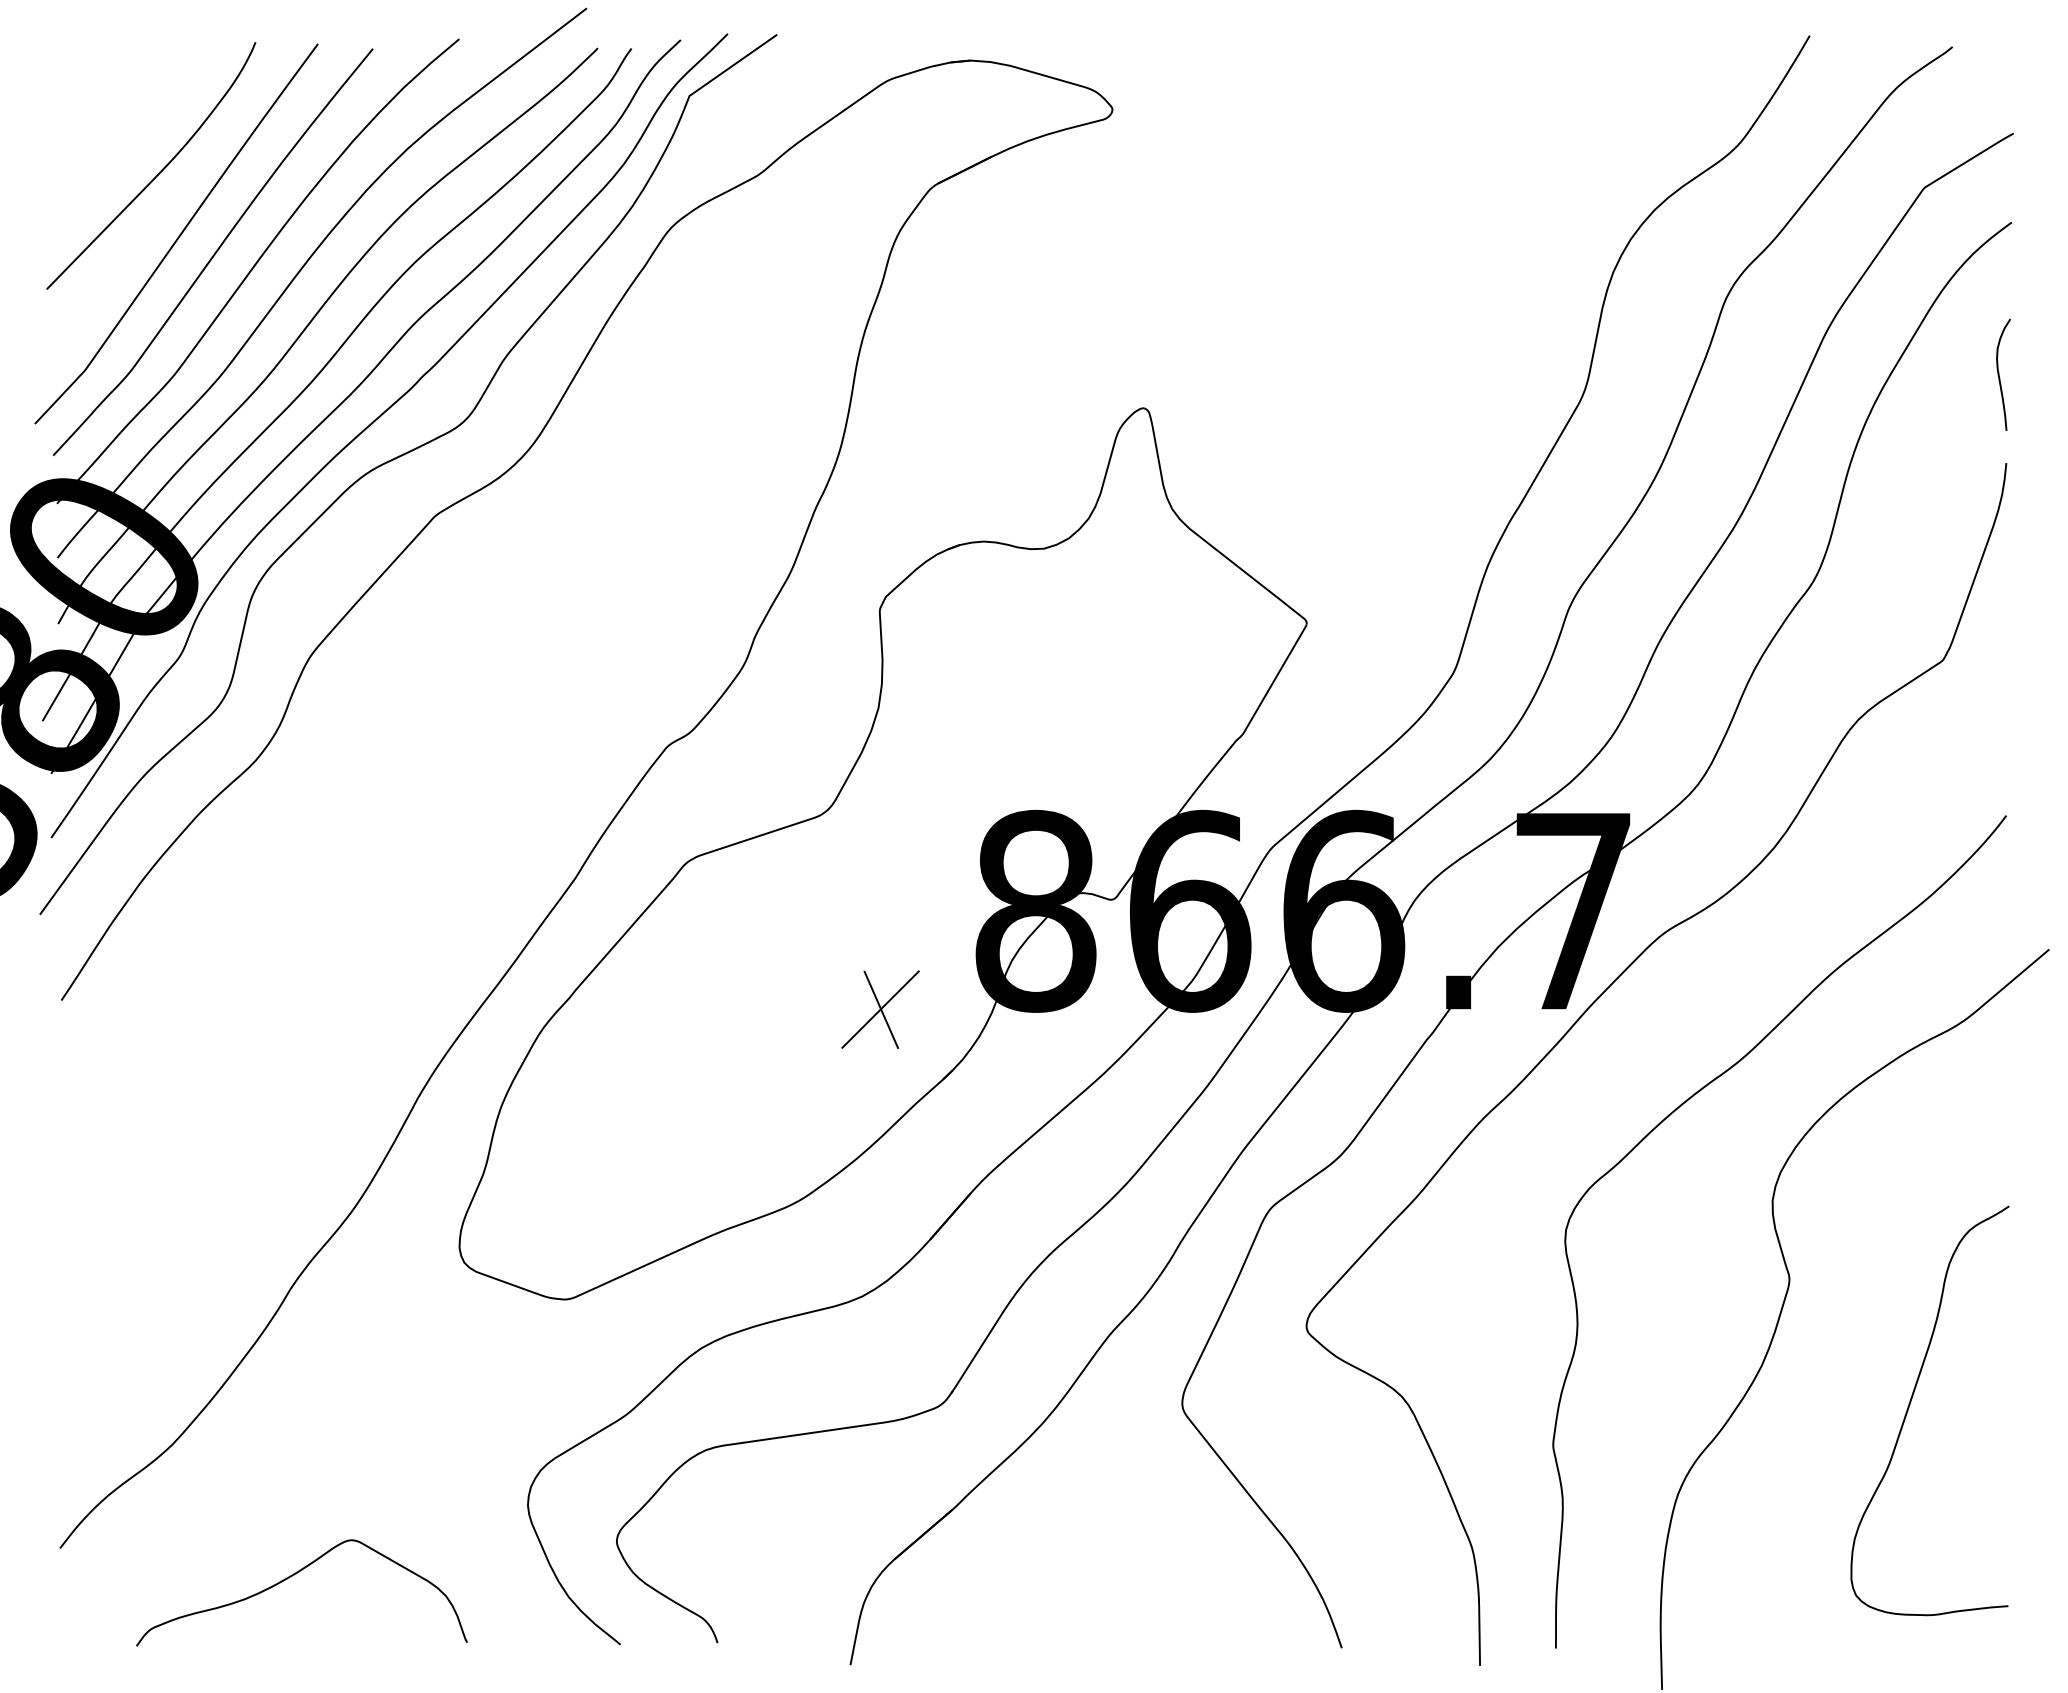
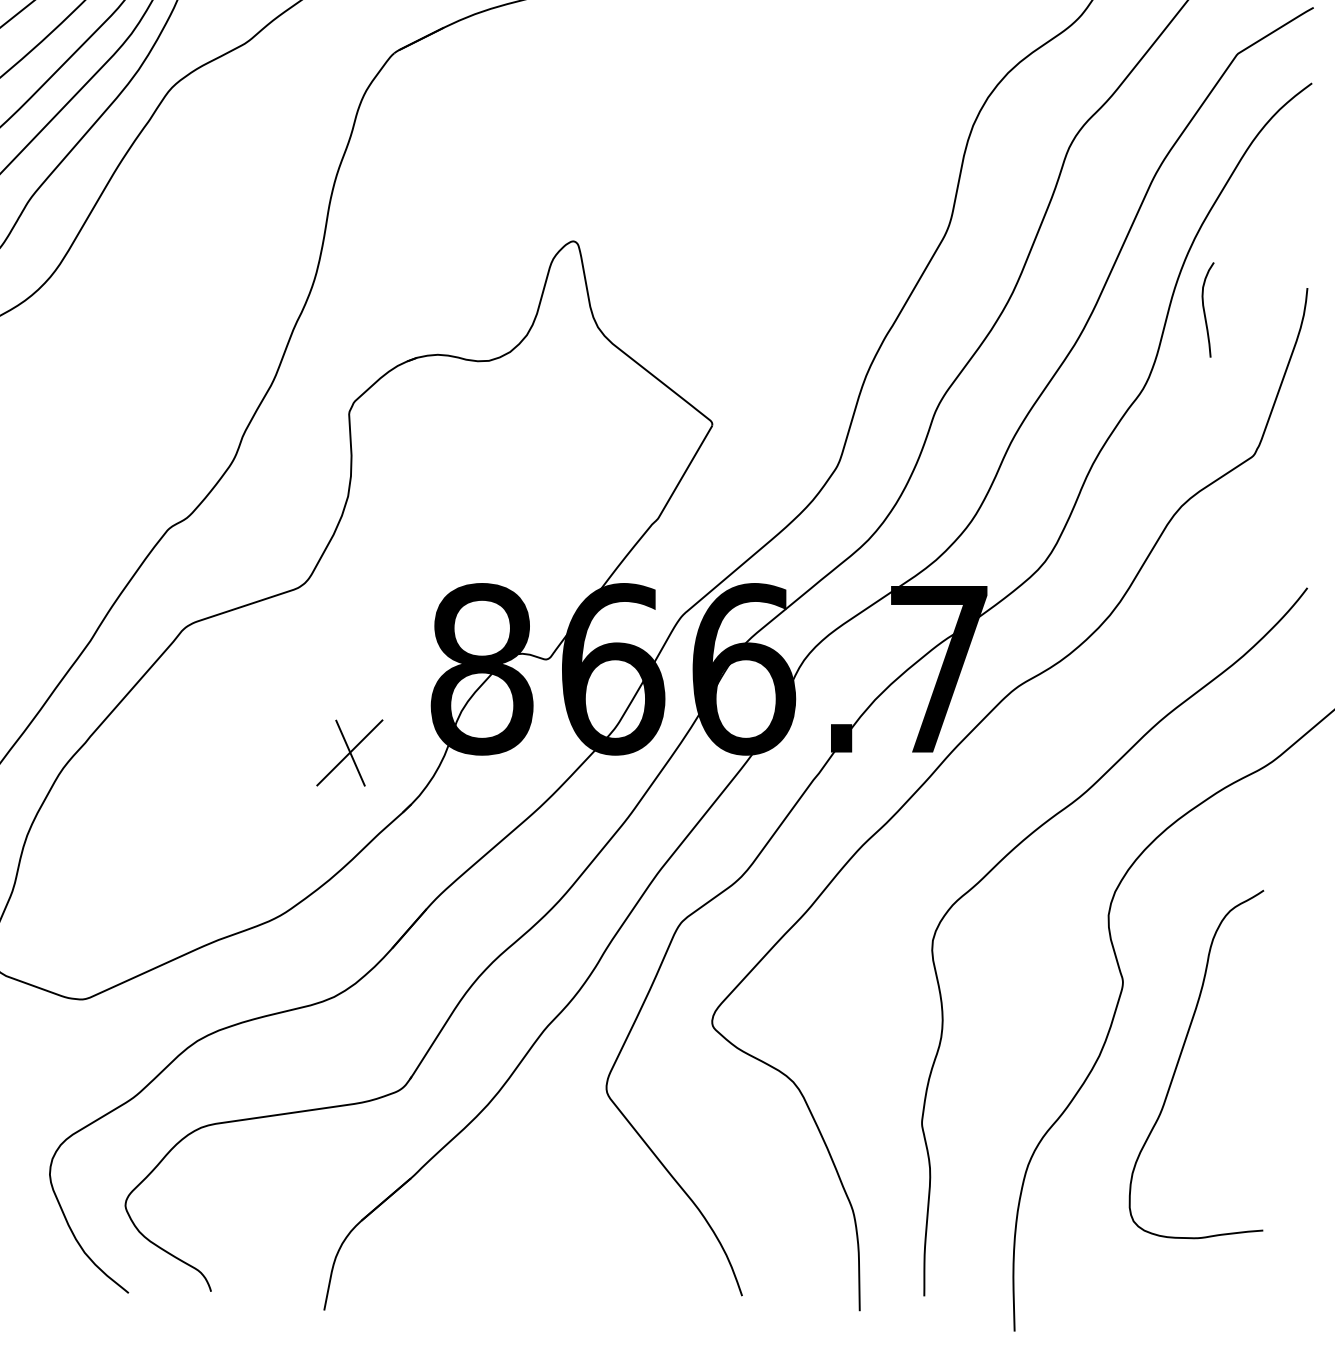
curve: (1999, 374) -> (1204, 309), moved
curve: (1910, 1405) -> (1179, 1059), moved

